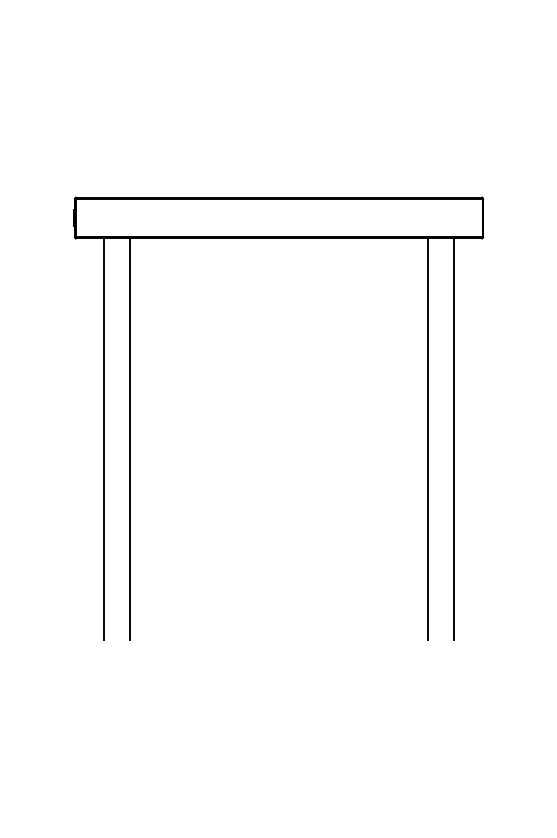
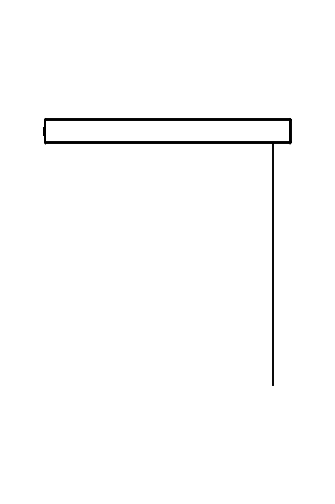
line: (103, 439) -> (62, 264), removed
line: (130, 439) -> (78, 264), removed
line: (428, 439) -> (257, 264), removed

